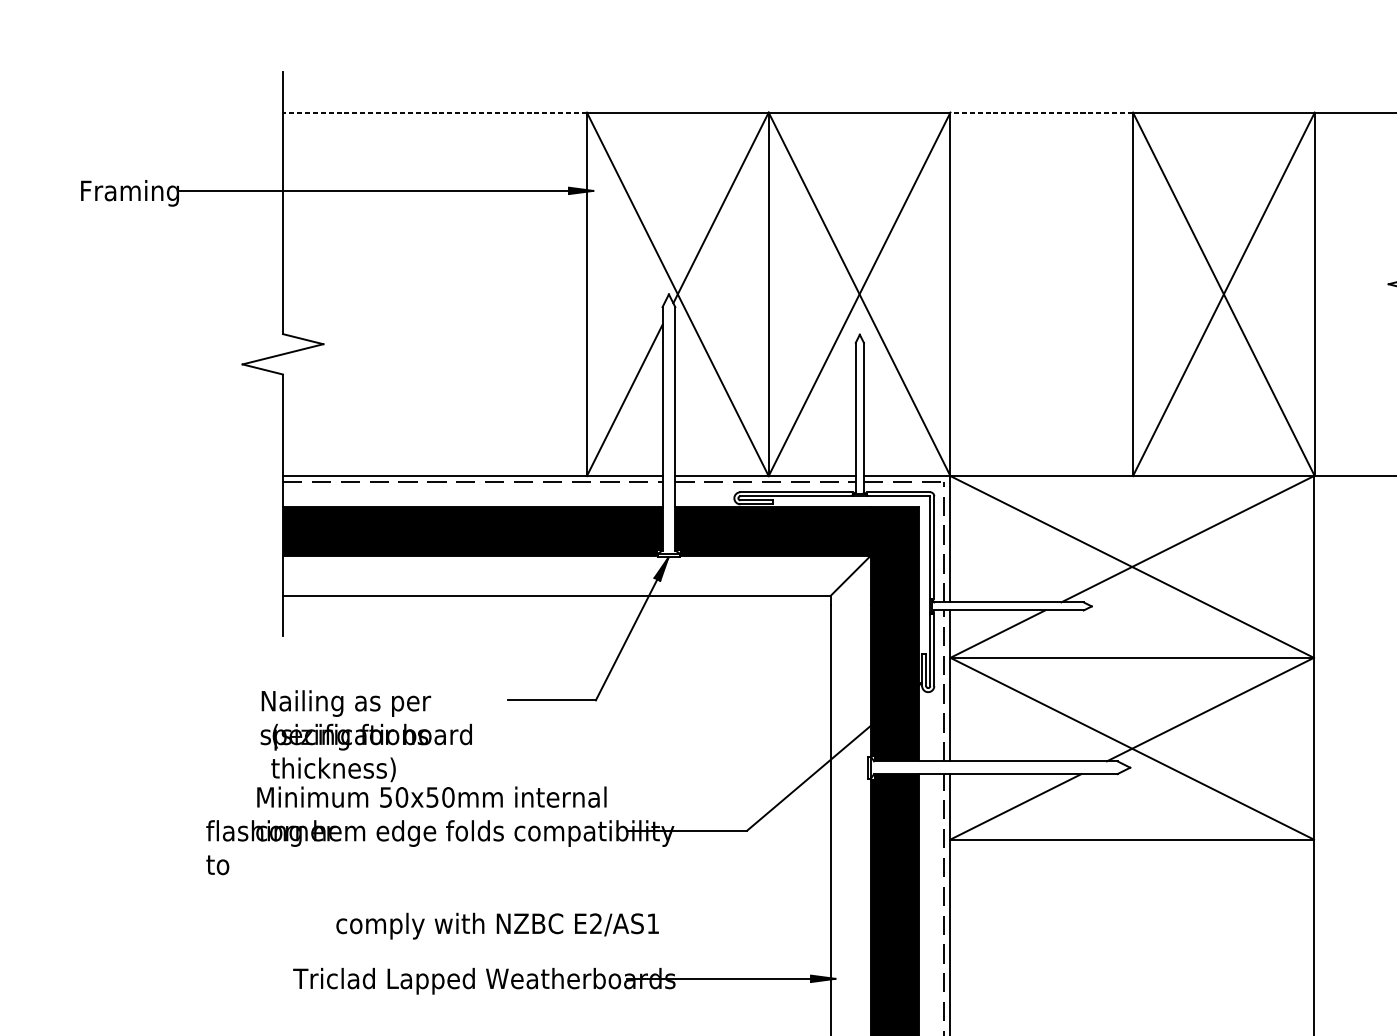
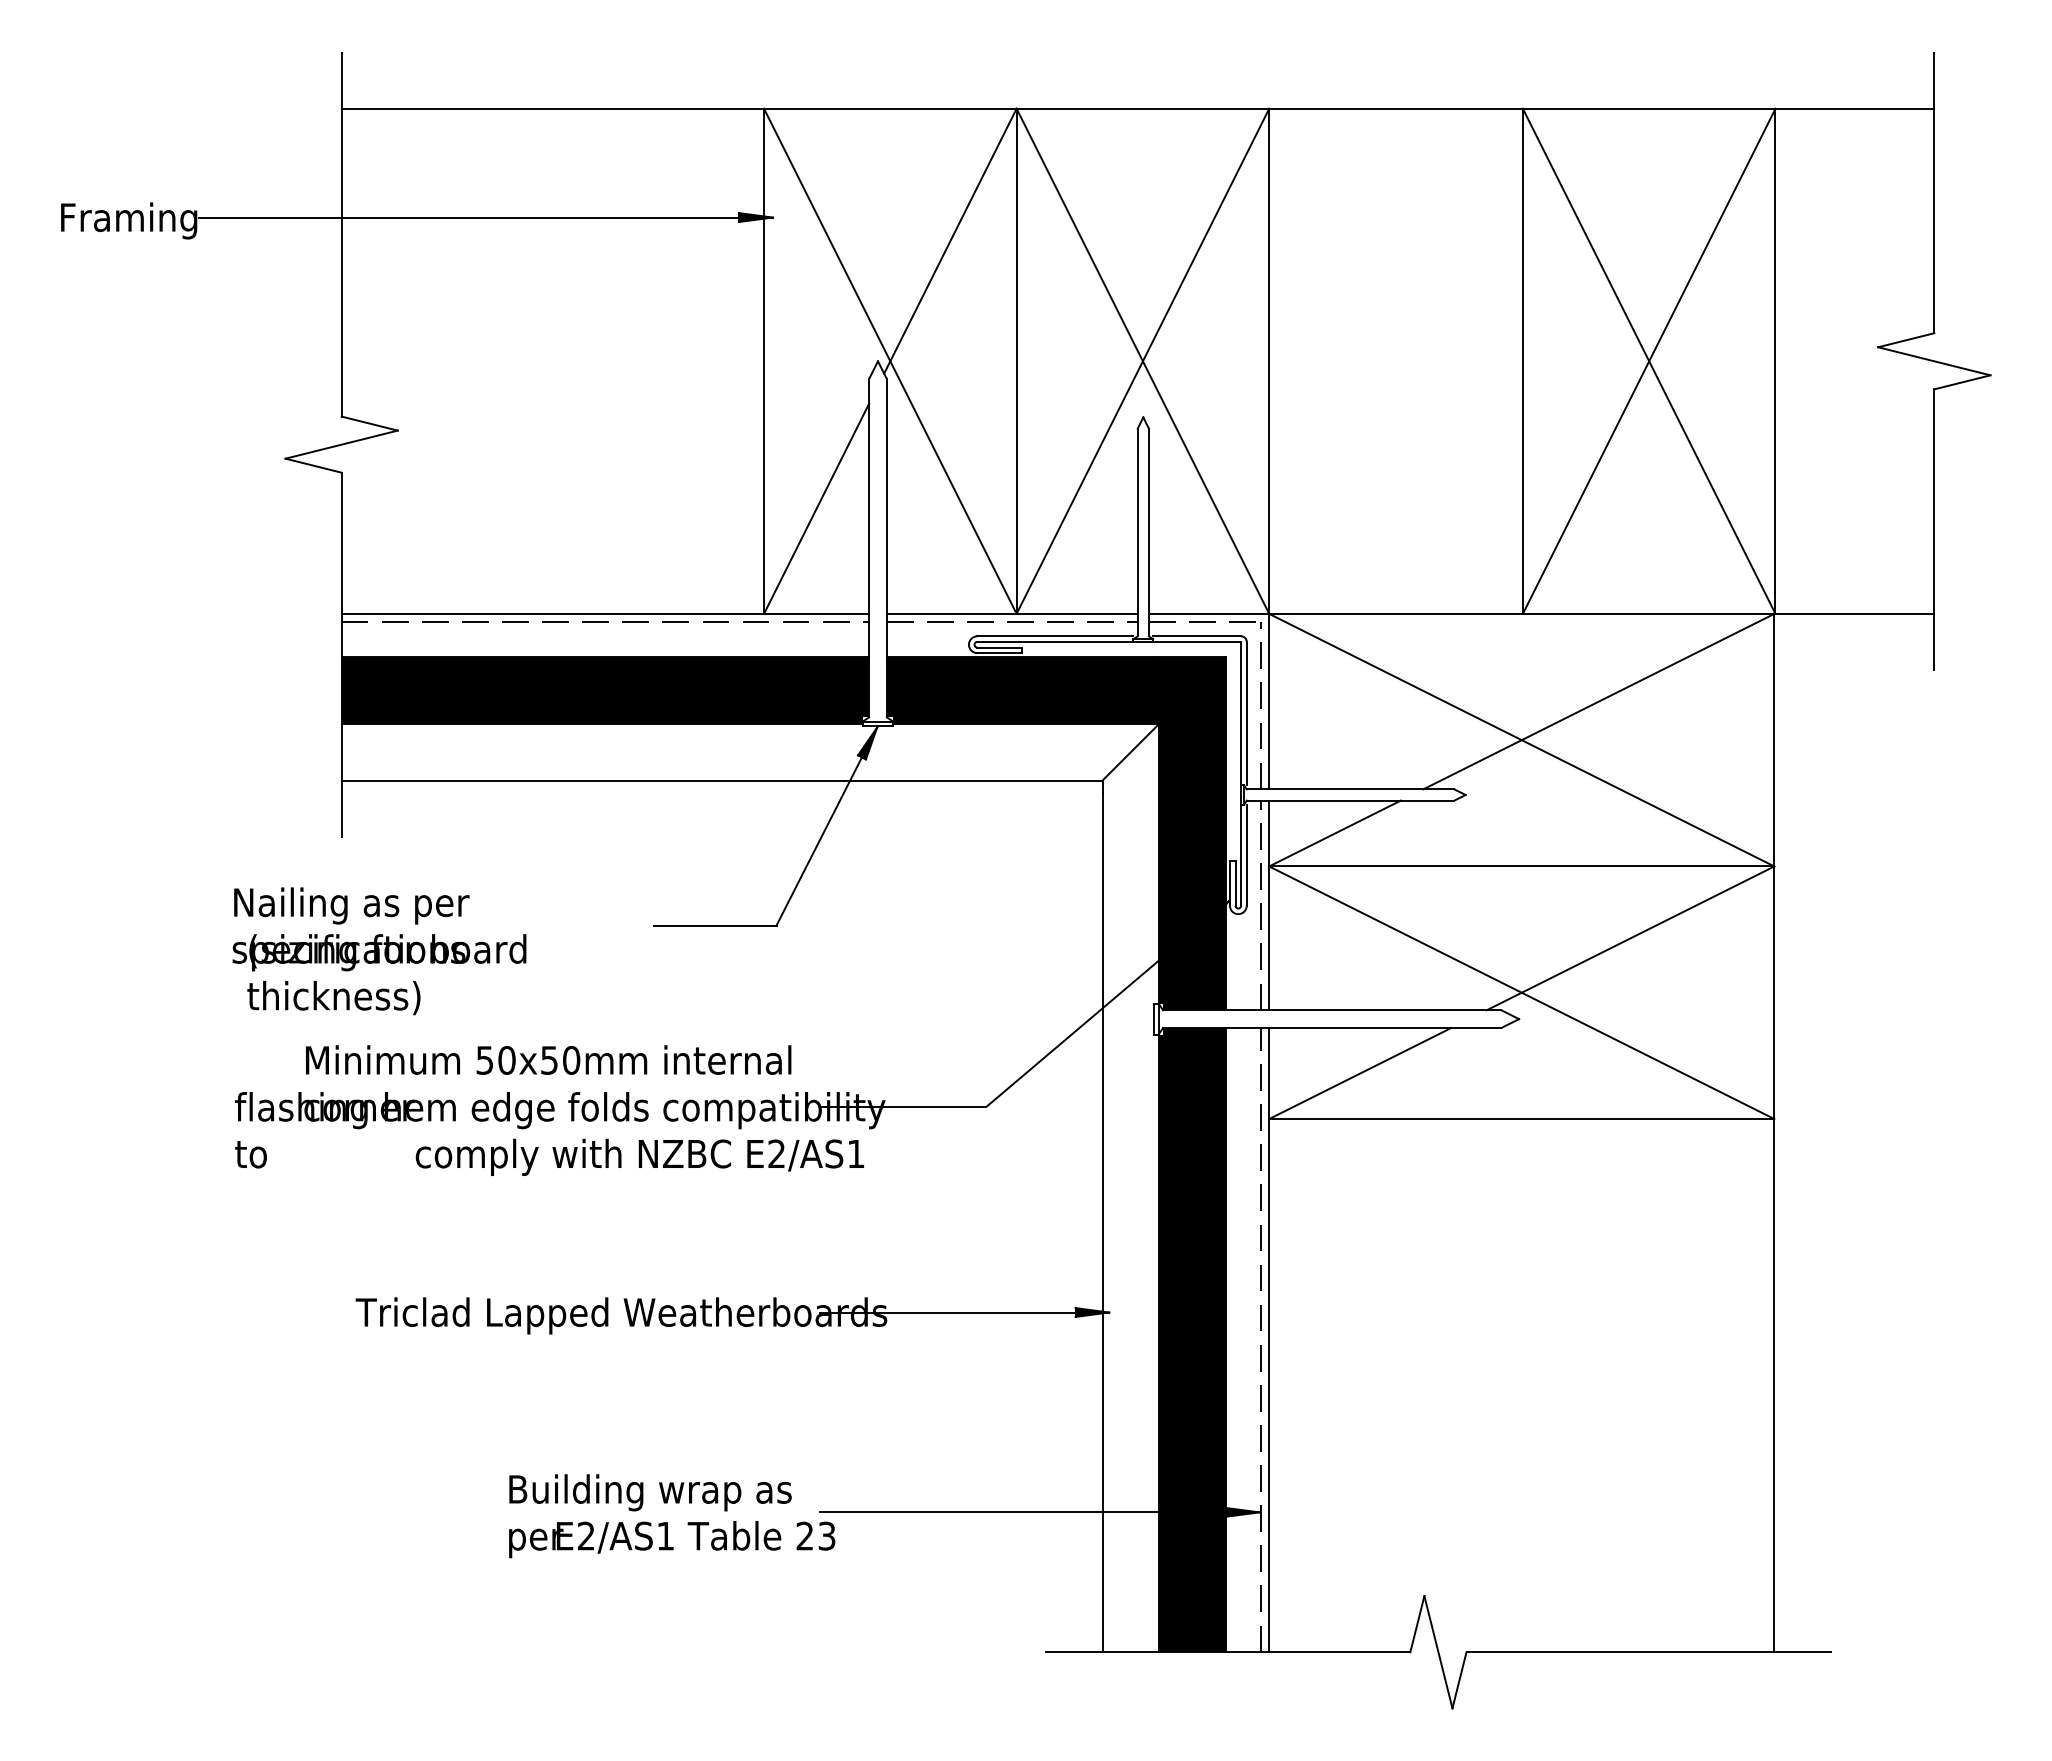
line: (434, 112) -> (552, 108), dashed -> solid
line: (1042, 112) -> (1396, 108), dashed -> solid
text: (366, 736) -> (379, 951), moved
text: (497, 925) -> (639, 1156), moved

